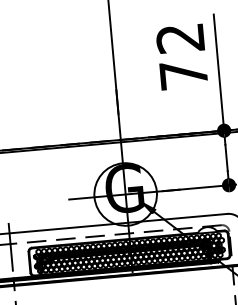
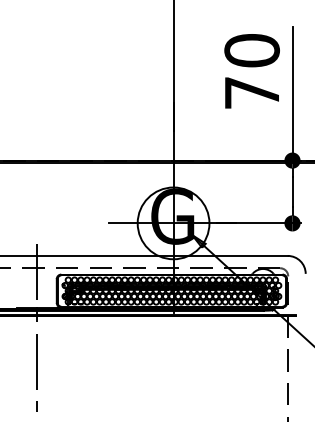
text: (179, 38) -> (251, 50), 72 -> 70

